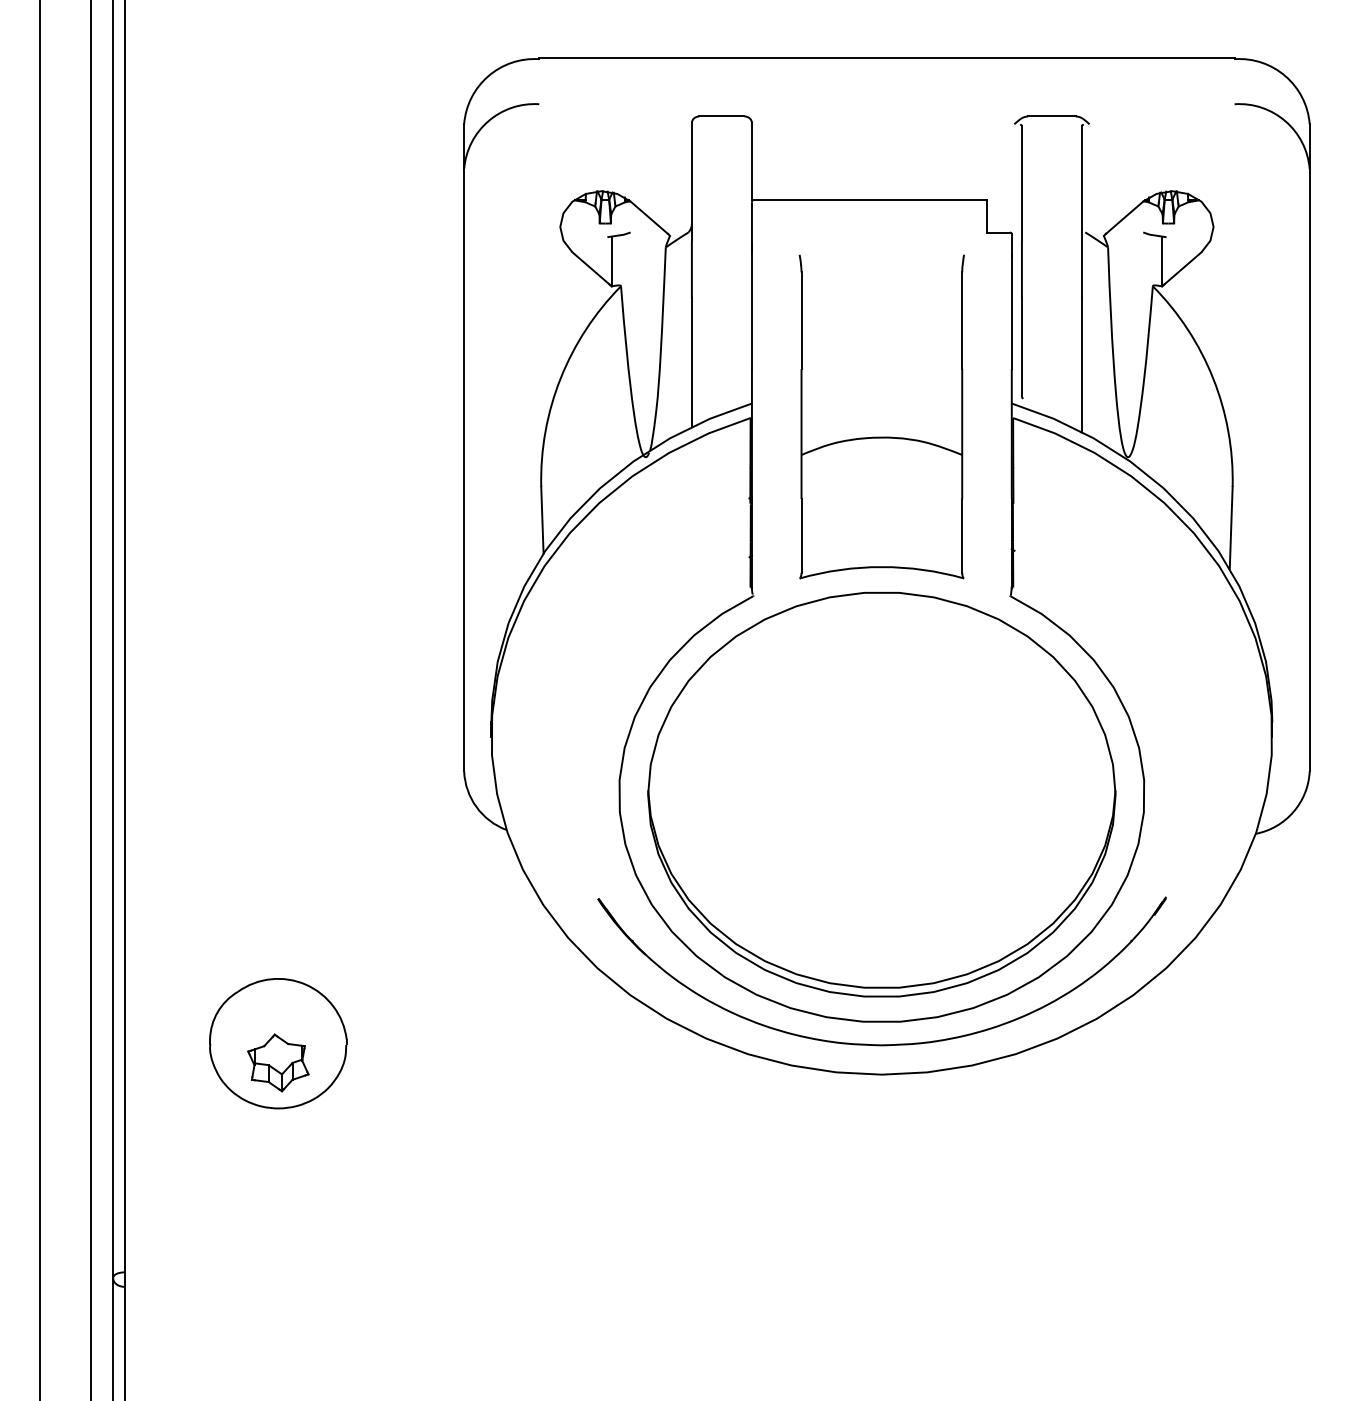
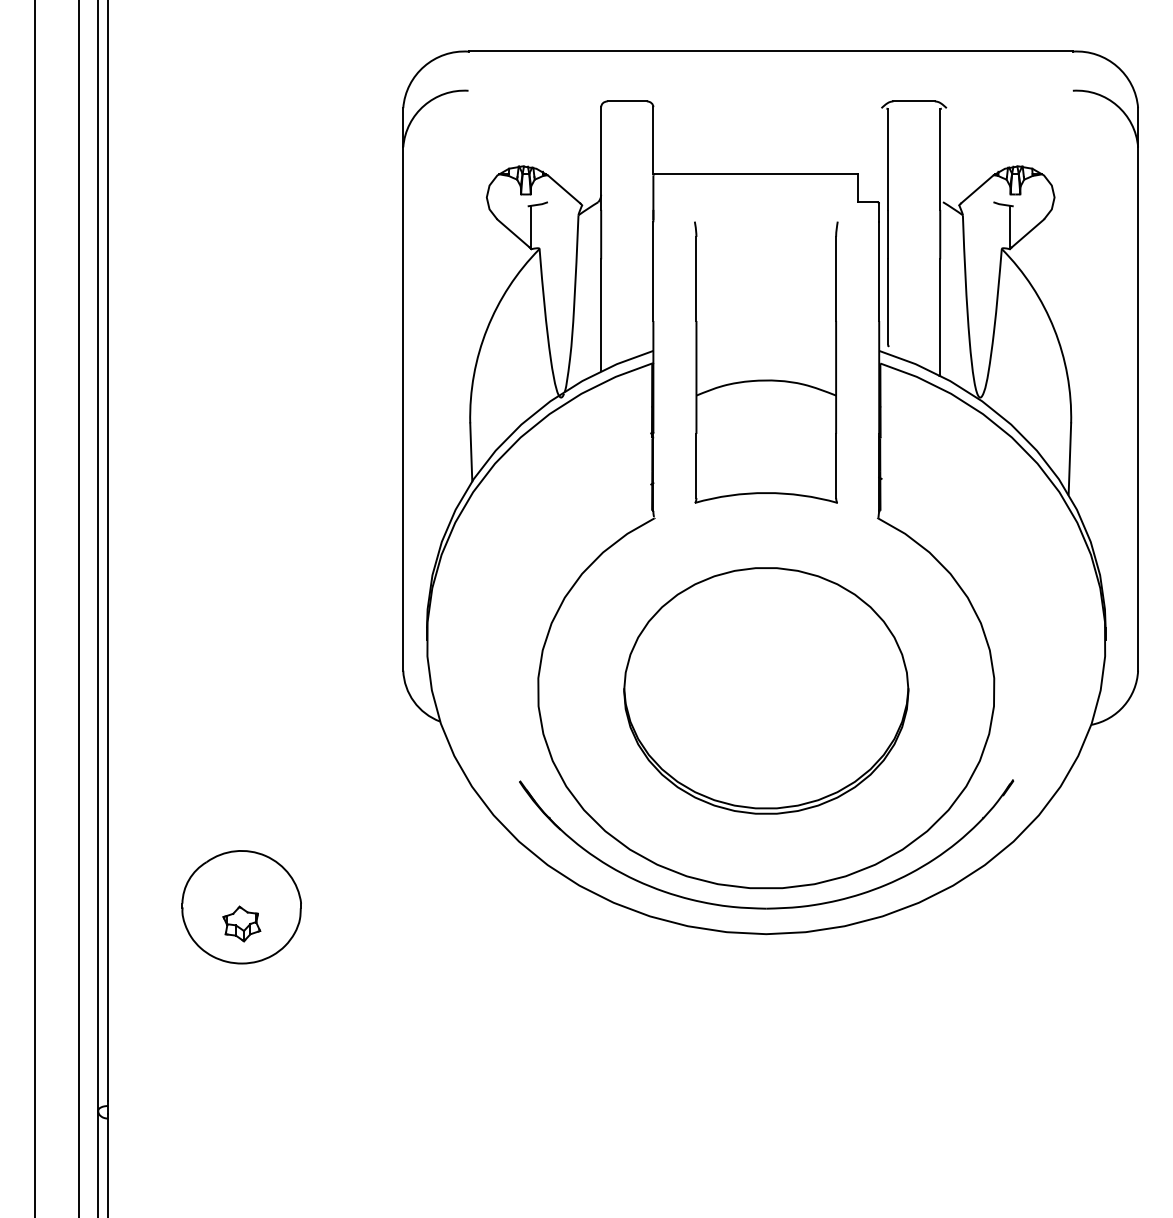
part: (881, 794) -> (765, 690), size x0.7
part: (278, 1062) -> (241, 923), size x0.7

